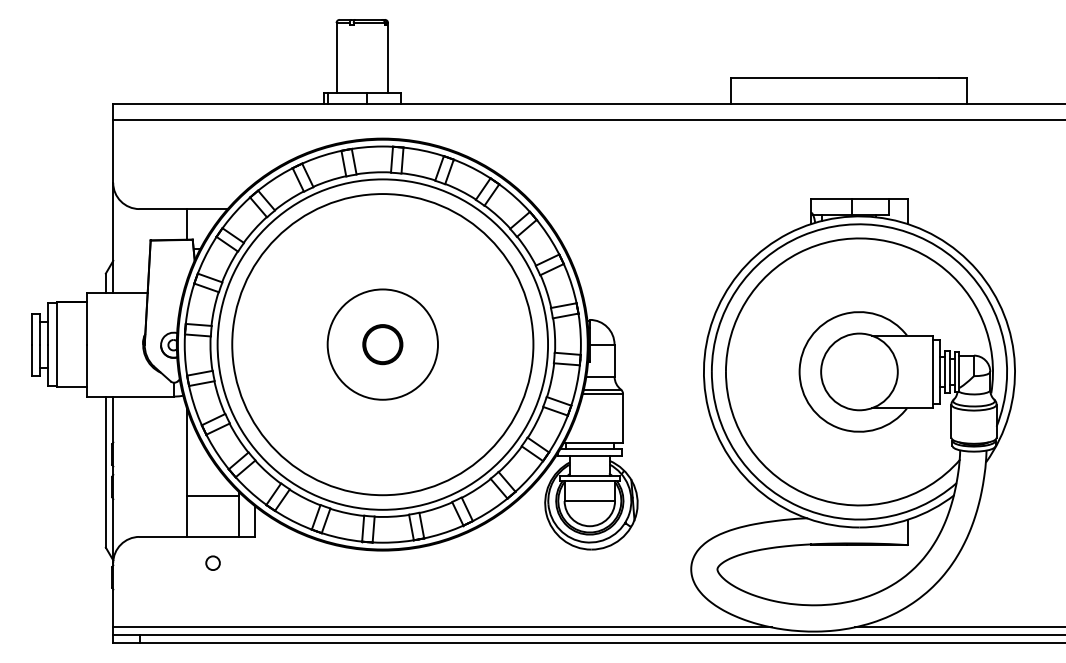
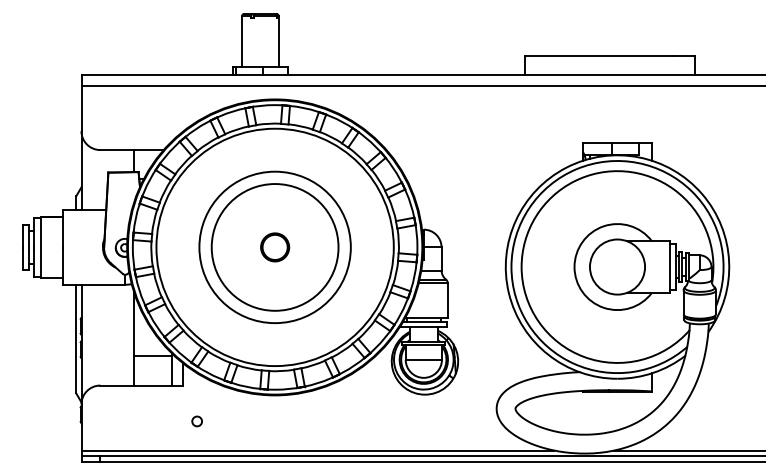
circle: (381, 344) -> (274, 247), size x0.7
circle: (381, 344) -> (274, 247), size x1.6
circle: (212, 563) -> (196, 421), moved

